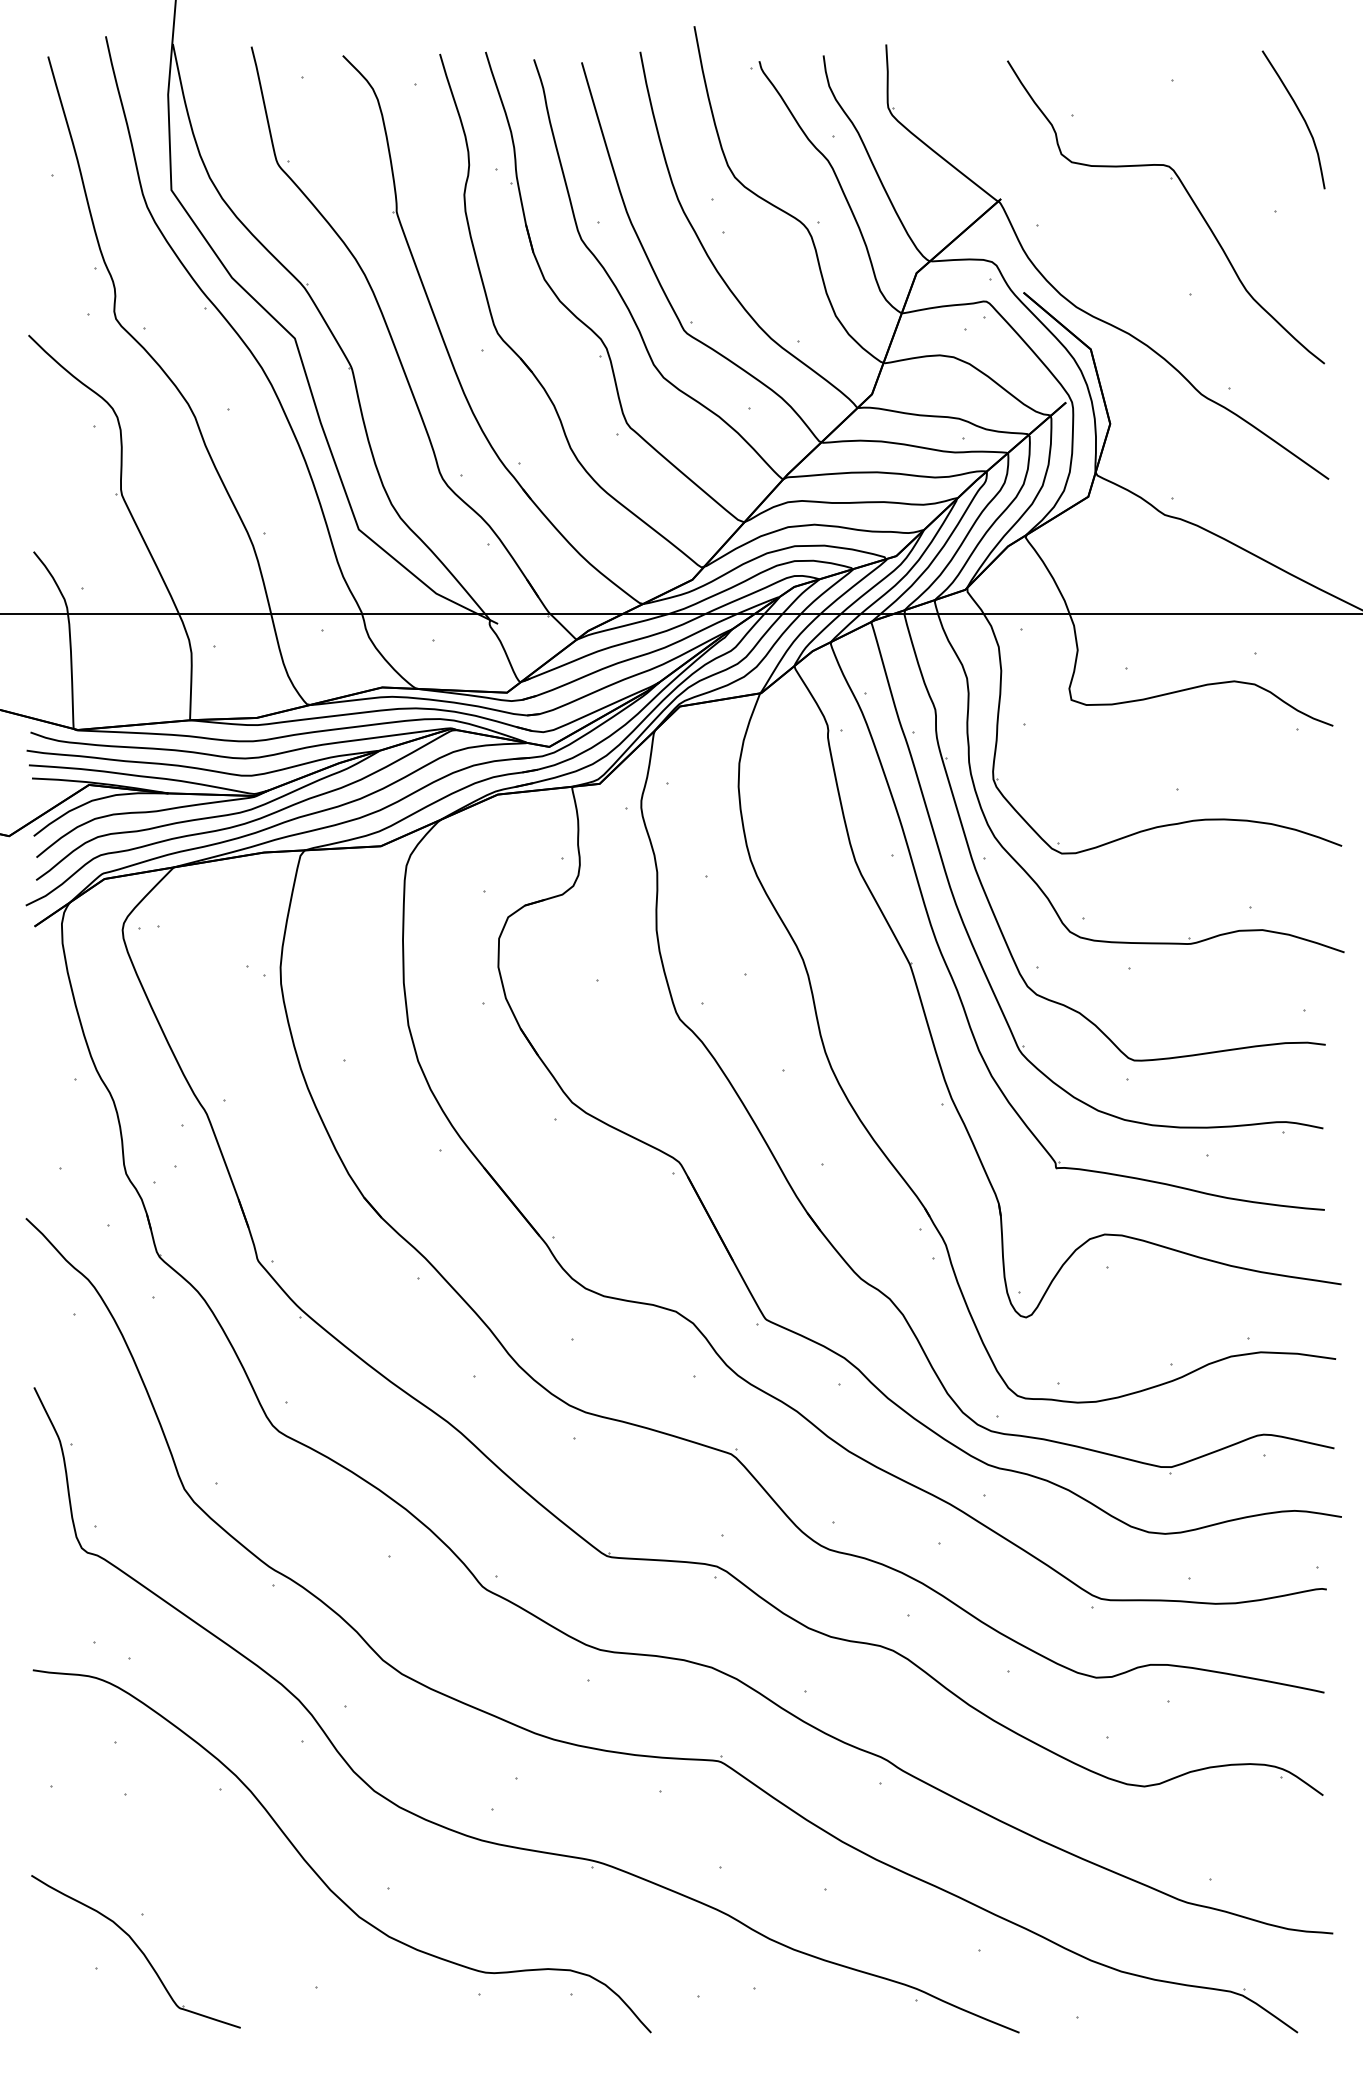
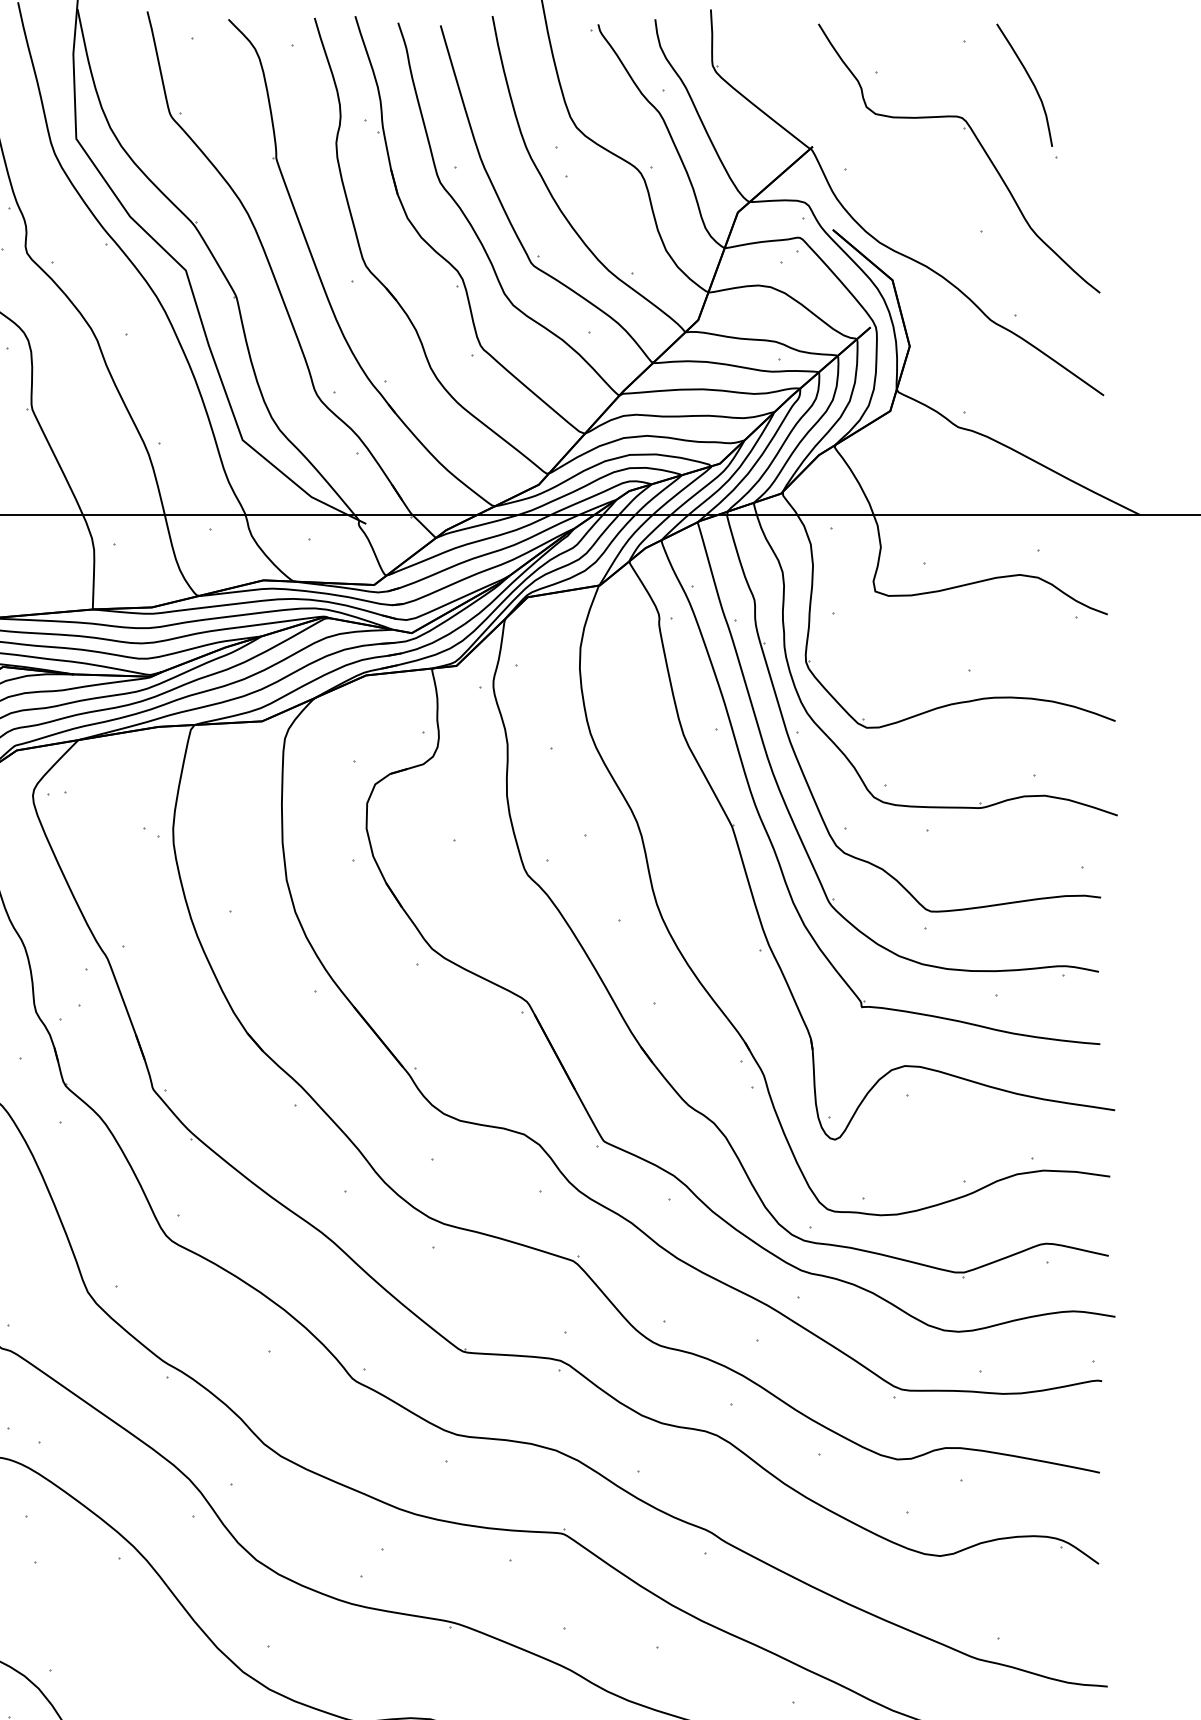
curve: (1300, 115) -> (1030, 81), moved

